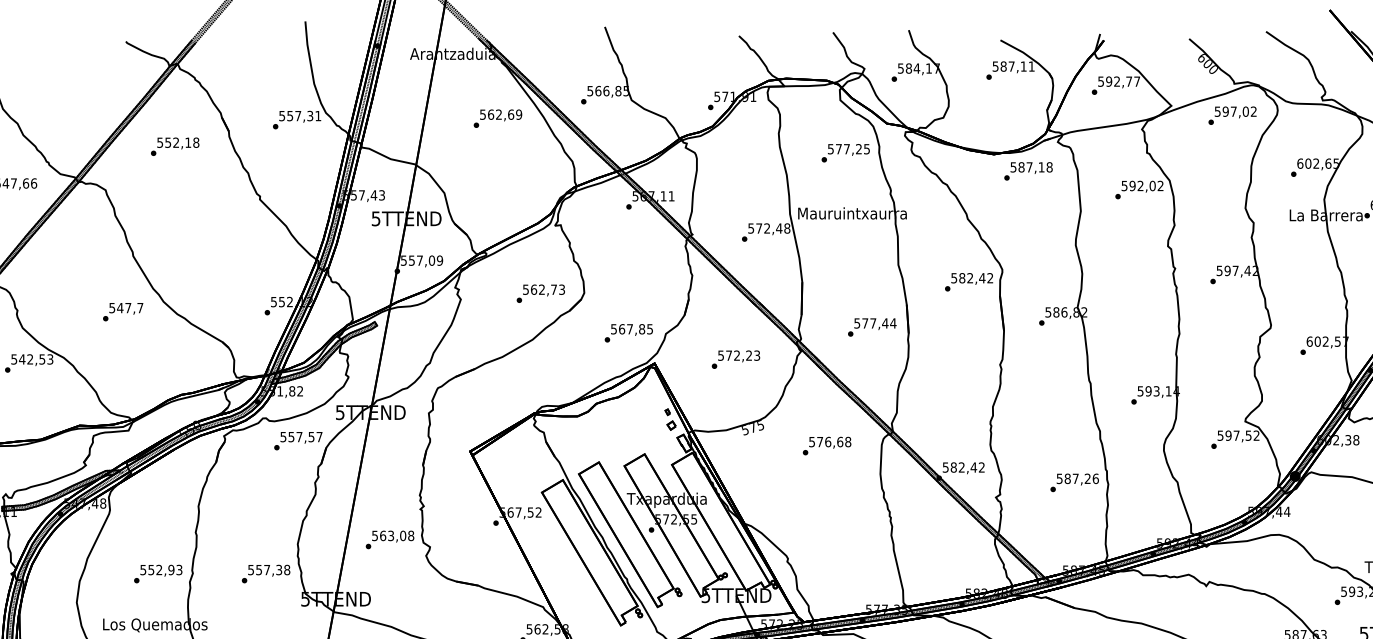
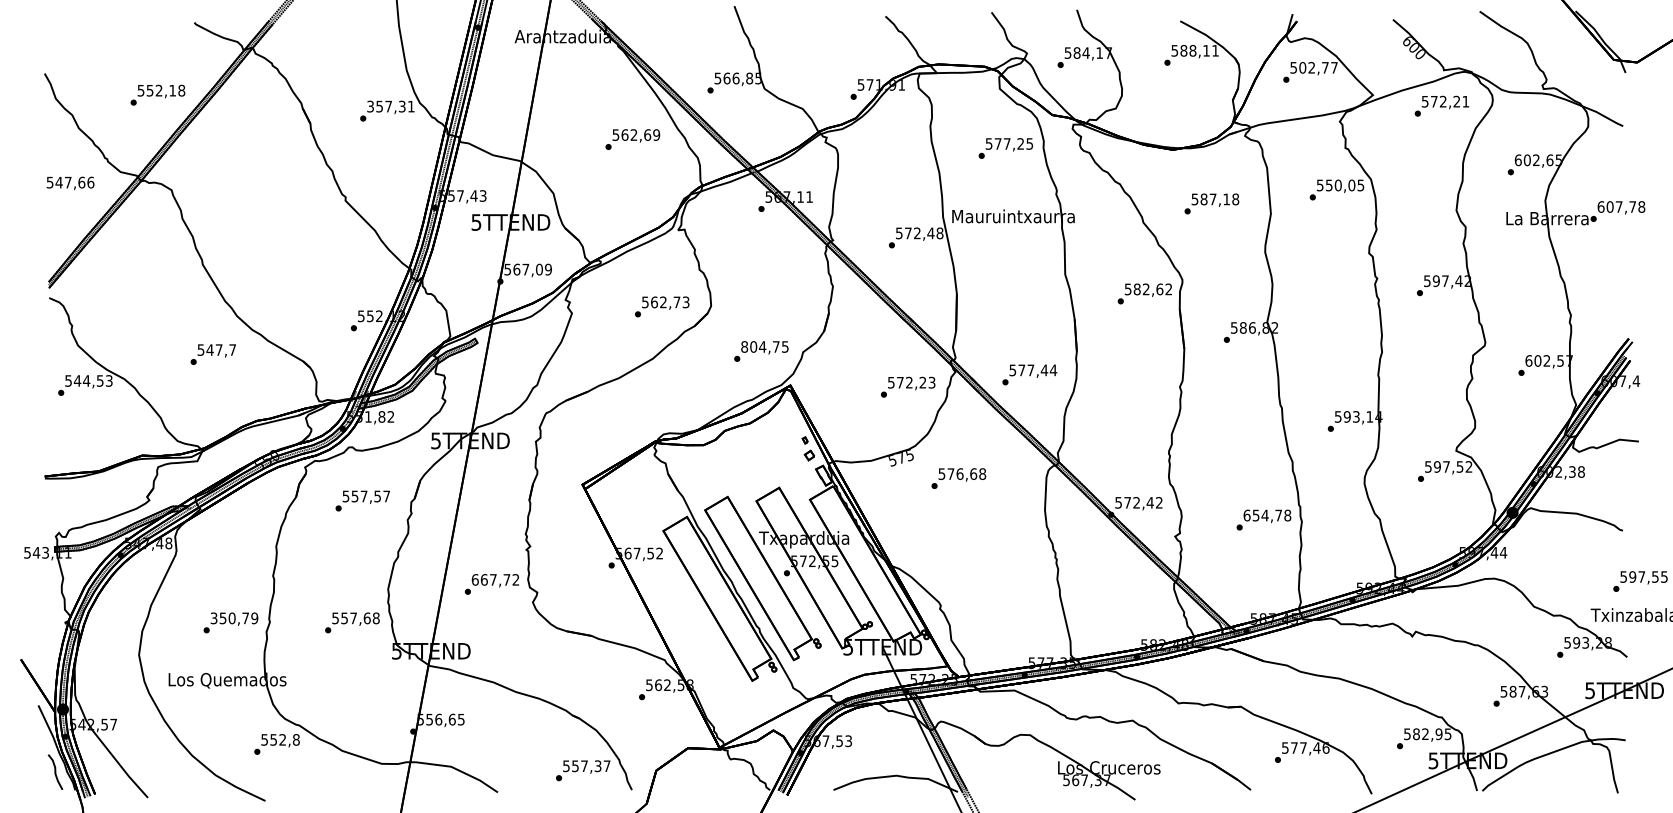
text: (1011, 66) -> (1192, 50), 587,11 -> 588,11
text: (1108, 81) -> (1302, 67), 592,77 -> 502,77
text: (1239, 111) -> (1449, 101), 597,02 -> 572,21
text: (282, 115) -> (370, 105), 557,31 -> 357,31
text: (497, 118) -> (632, 139), moved
text: (174, 146) -> (157, 94), moved
text: (1028, 170) -> (1211, 203), moved
text: (1146, 186) -> (1344, 185), 592,02 -> 550,05
text: (411, 260) -> (516, 269), 557,09 -> 567,09
text: (982, 278) -> (1159, 289), 582,42 -> 582,62
text: (122, 312) -> (212, 354), moved
text: (872, 327) -> (1029, 374), moved
text: (628, 328) -> (760, 346), 567,85 -> 804,75
text: (30, 359) -> (86, 380), 542,53 -> 544,53
text: (736, 359) -> (908, 386), moved
text: (298, 440) -> (362, 500), moved
text: (826, 445) -> (958, 478), moved
text: (953, 467) -> (1127, 502), 582,42 -> 572,42
text: (1077, 478) -> (1267, 515), 587,26 -> 654,78
text: (392, 535) -> (495, 579), 563,08 -> 667,72
text: (161, 570) -> (234, 618), 552,93 -> 350,79
text: (278, 570) -> (366, 618), 557,38 -> 557,68

